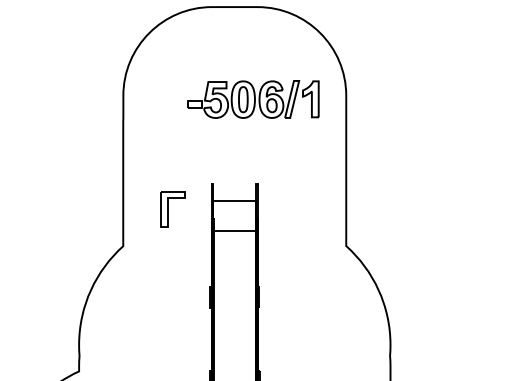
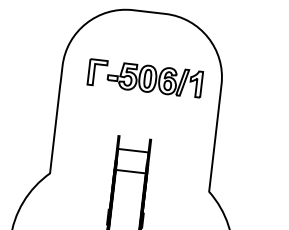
part: (172, 209) -> (97, 72), moved

